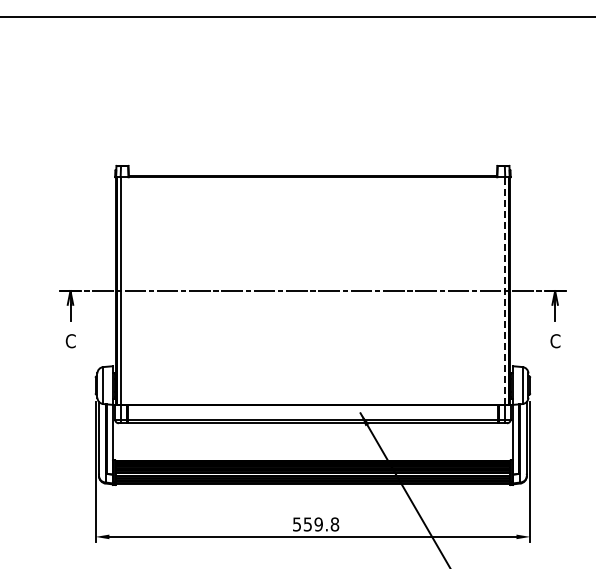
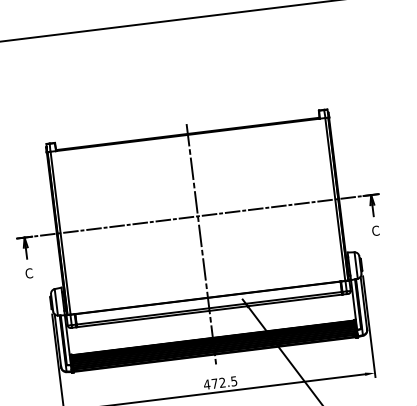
line: (504, 291) -> (334, 199), dashed -> solid
line: (312, 330) -> (201, 244), added
text: (315, 524) -> (220, 383), 559.8 -> 472.5

